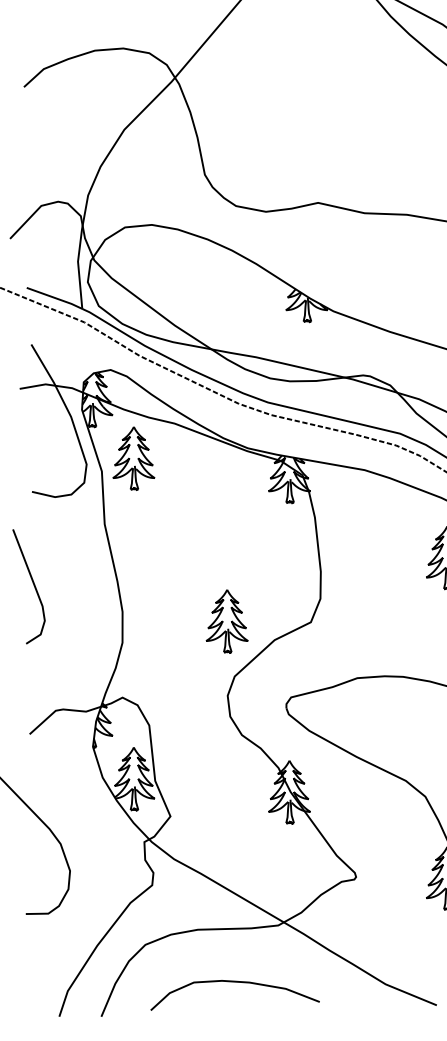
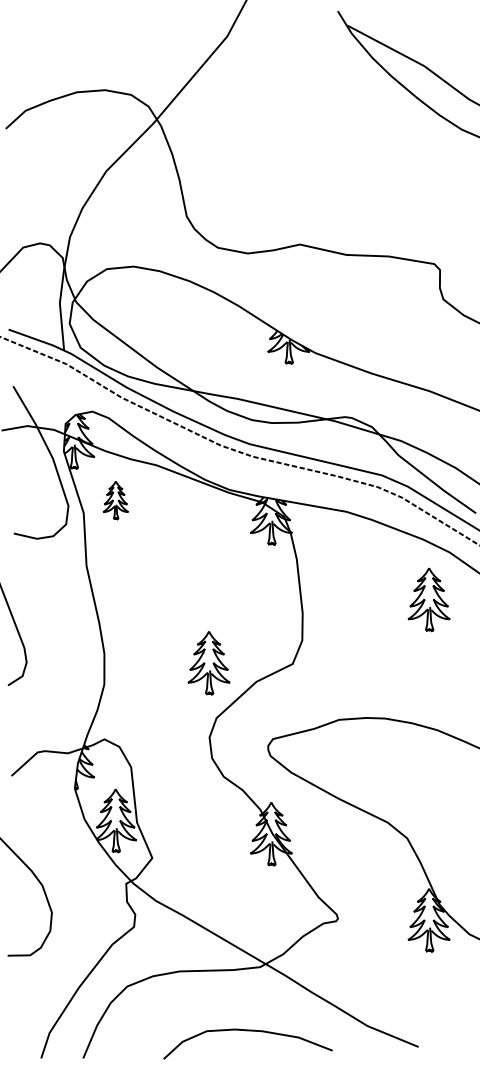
part: (133, 458) -> (115, 500), size x0.6
curve: (234, 982) -> (247, 1031), moved

